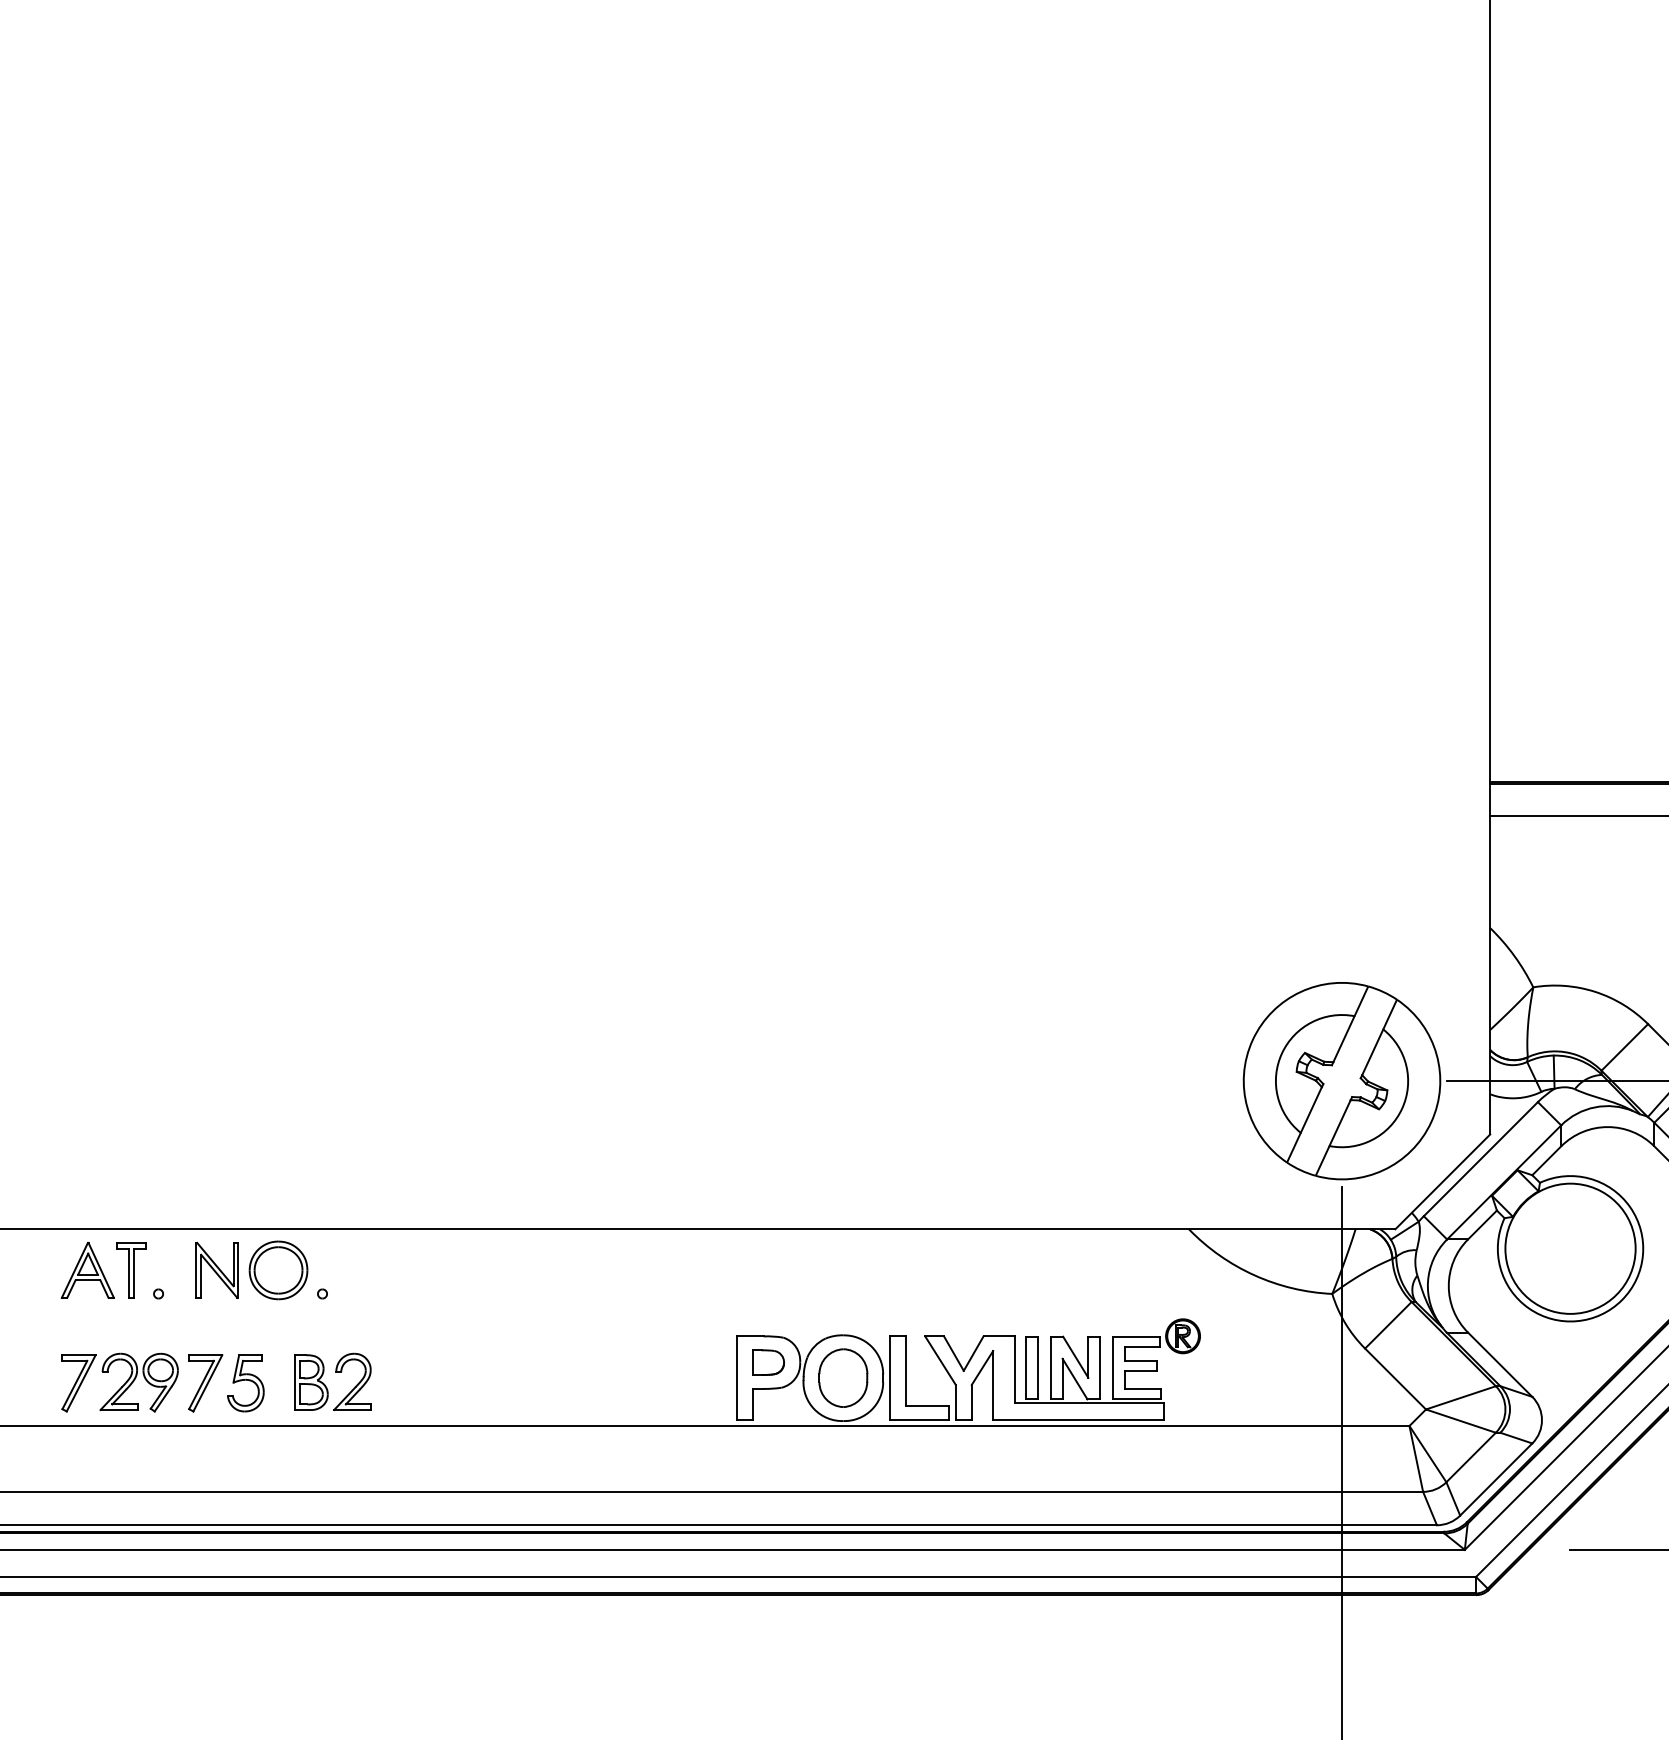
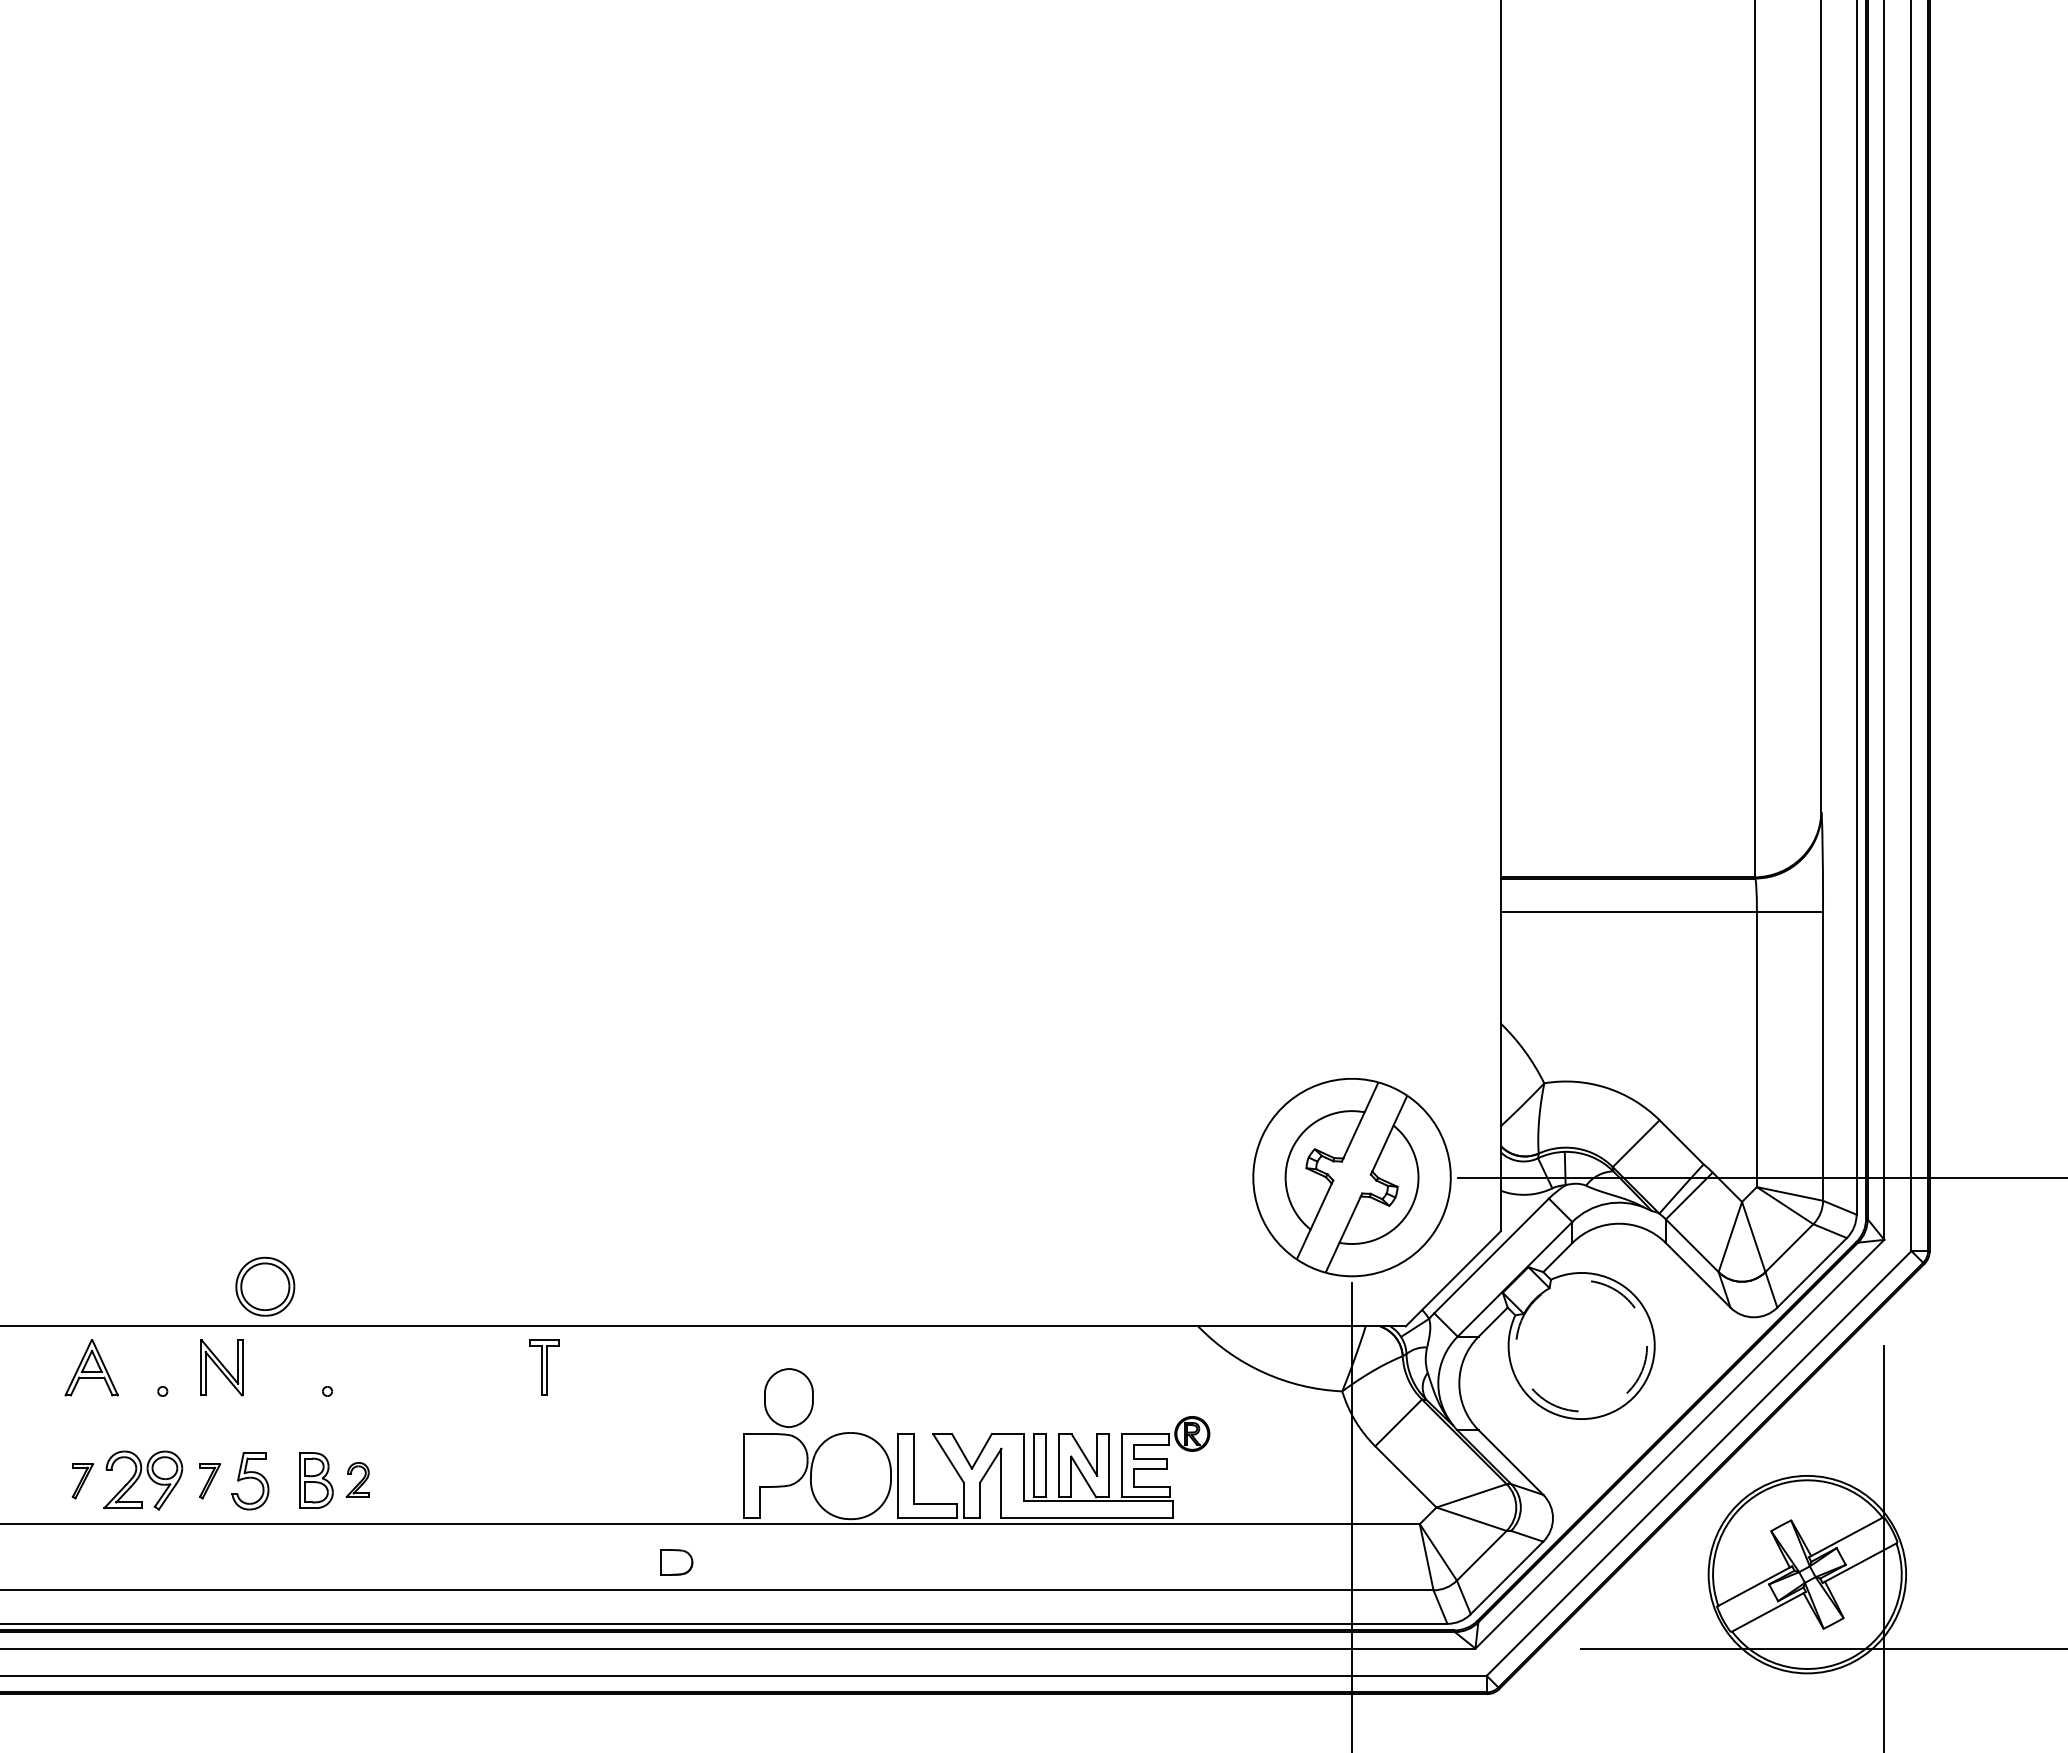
circle: (1570, 1248) -> (1581, 1345), solid -> dashed
part: (131, 1270) -> (544, 1367), moved
part: (278, 1270) -> (265, 1286), moved
part: (768, 1362) -> (676, 1562), moved
part: (842, 1377) -> (788, 1397), moved
part: (352, 1381) -> (357, 1479), size x0.6
part: (78, 1383) -> (82, 1481), size x0.6
part: (205, 1383) -> (209, 1481), size x0.6

